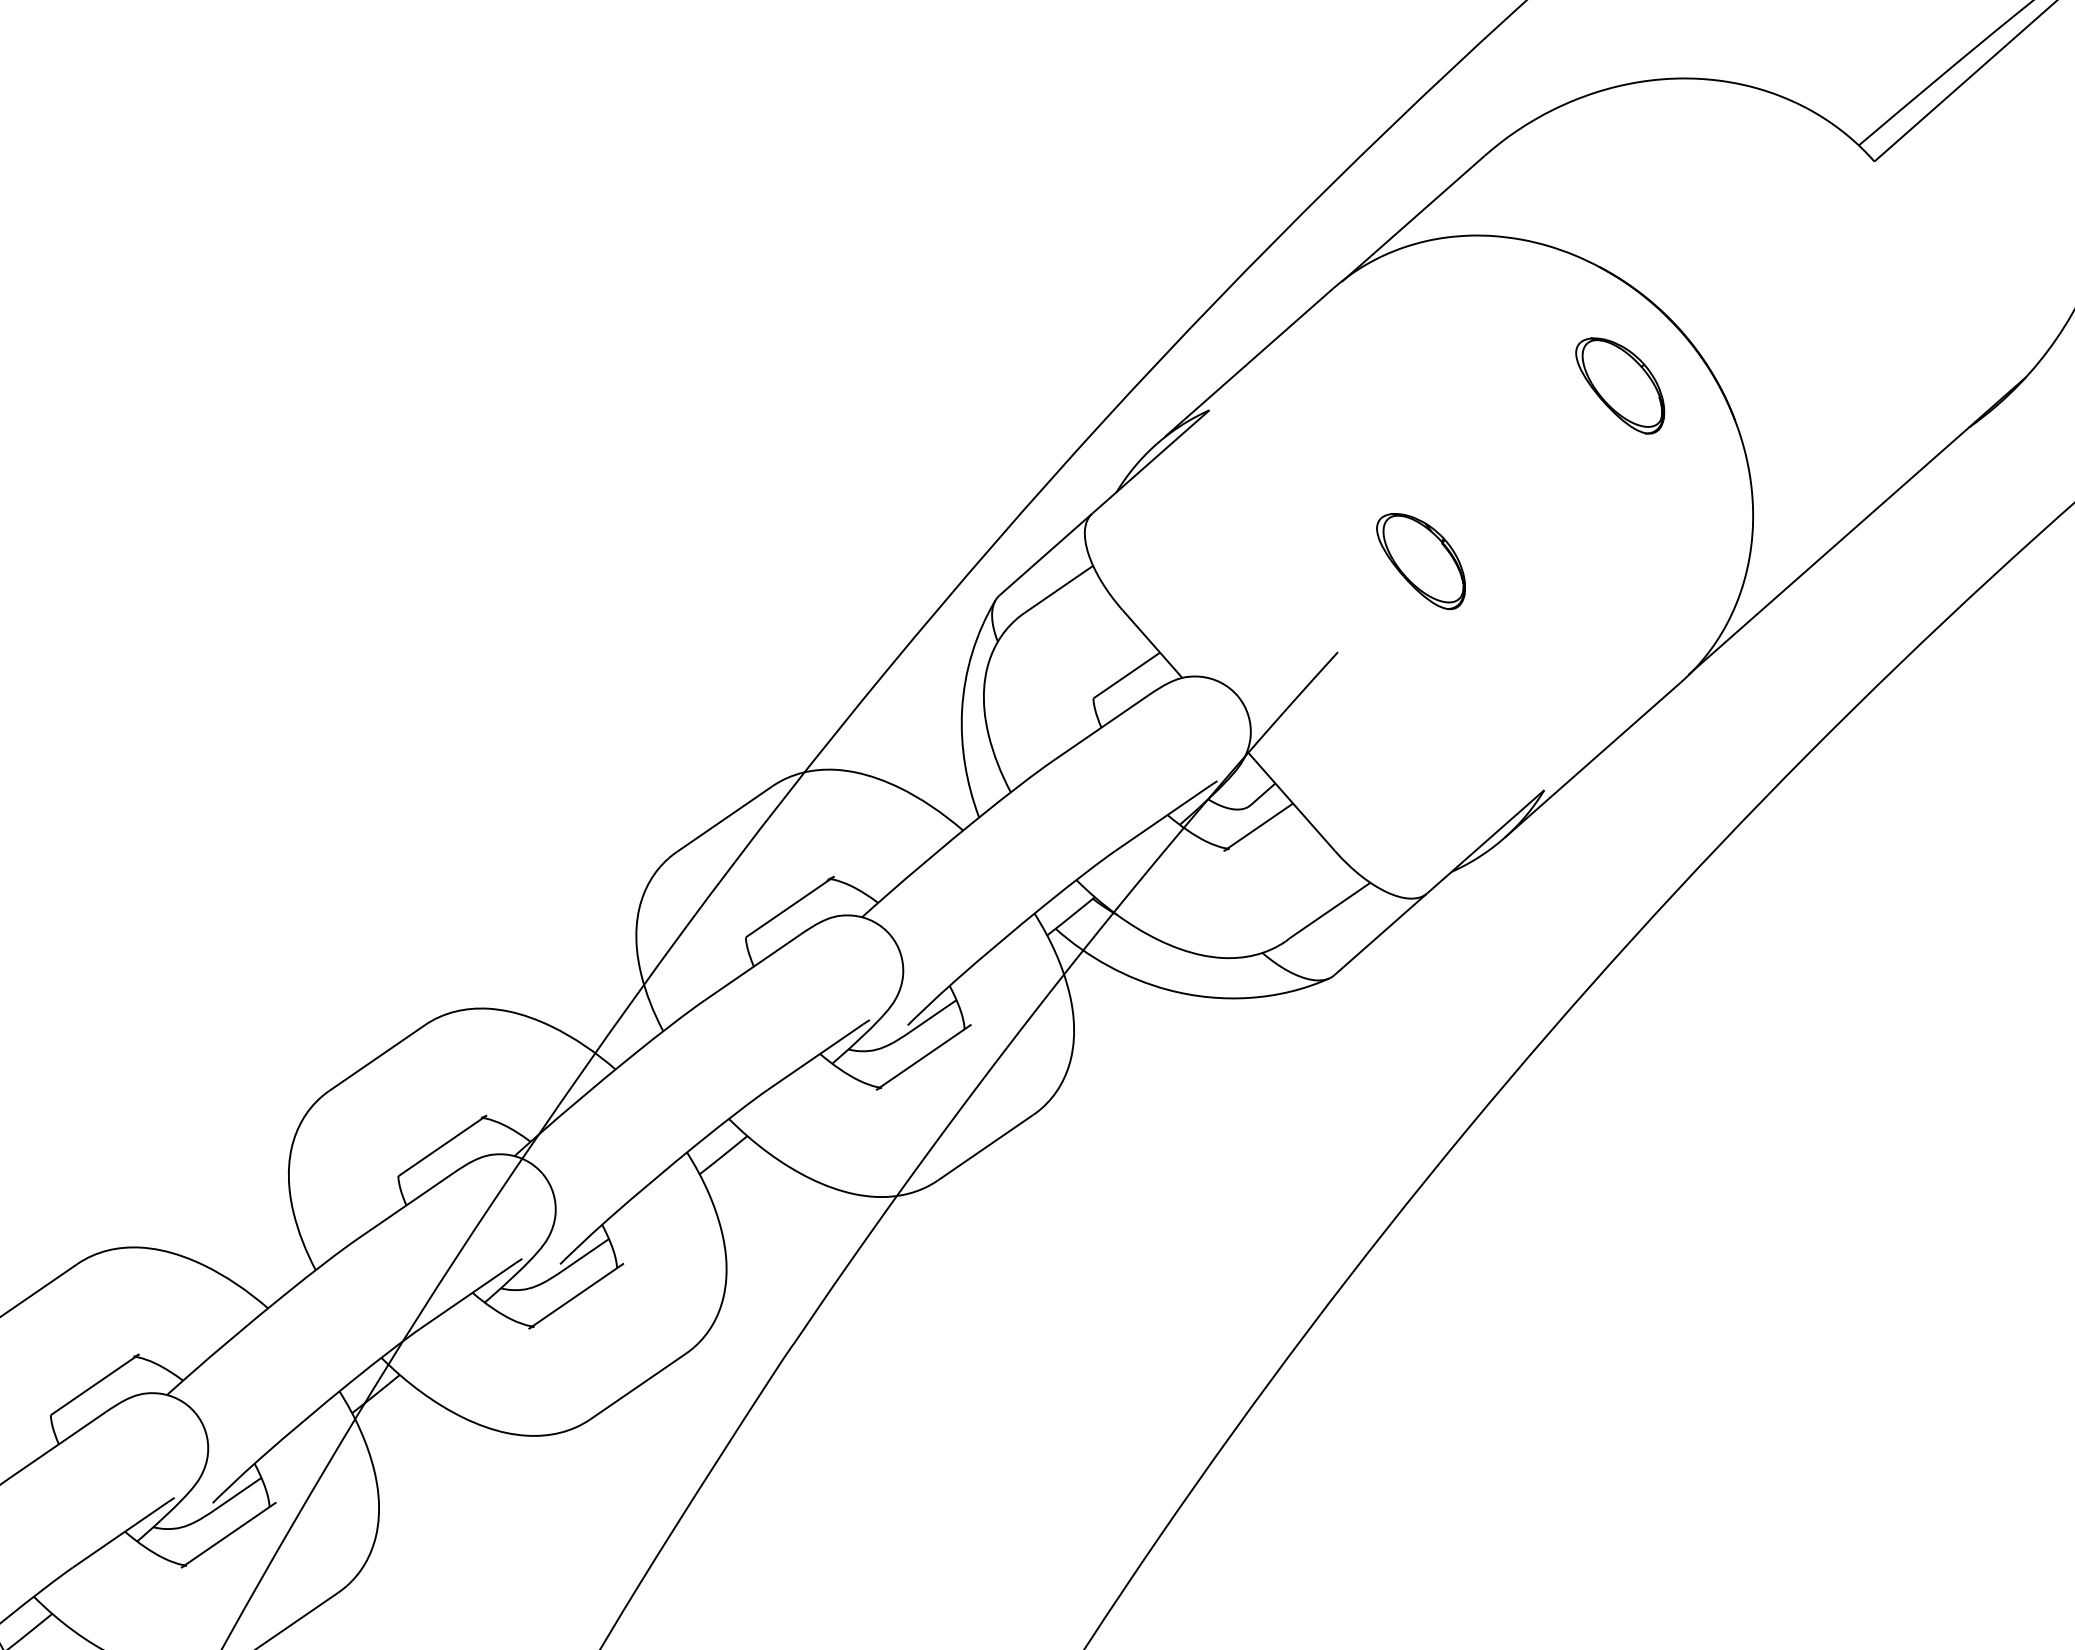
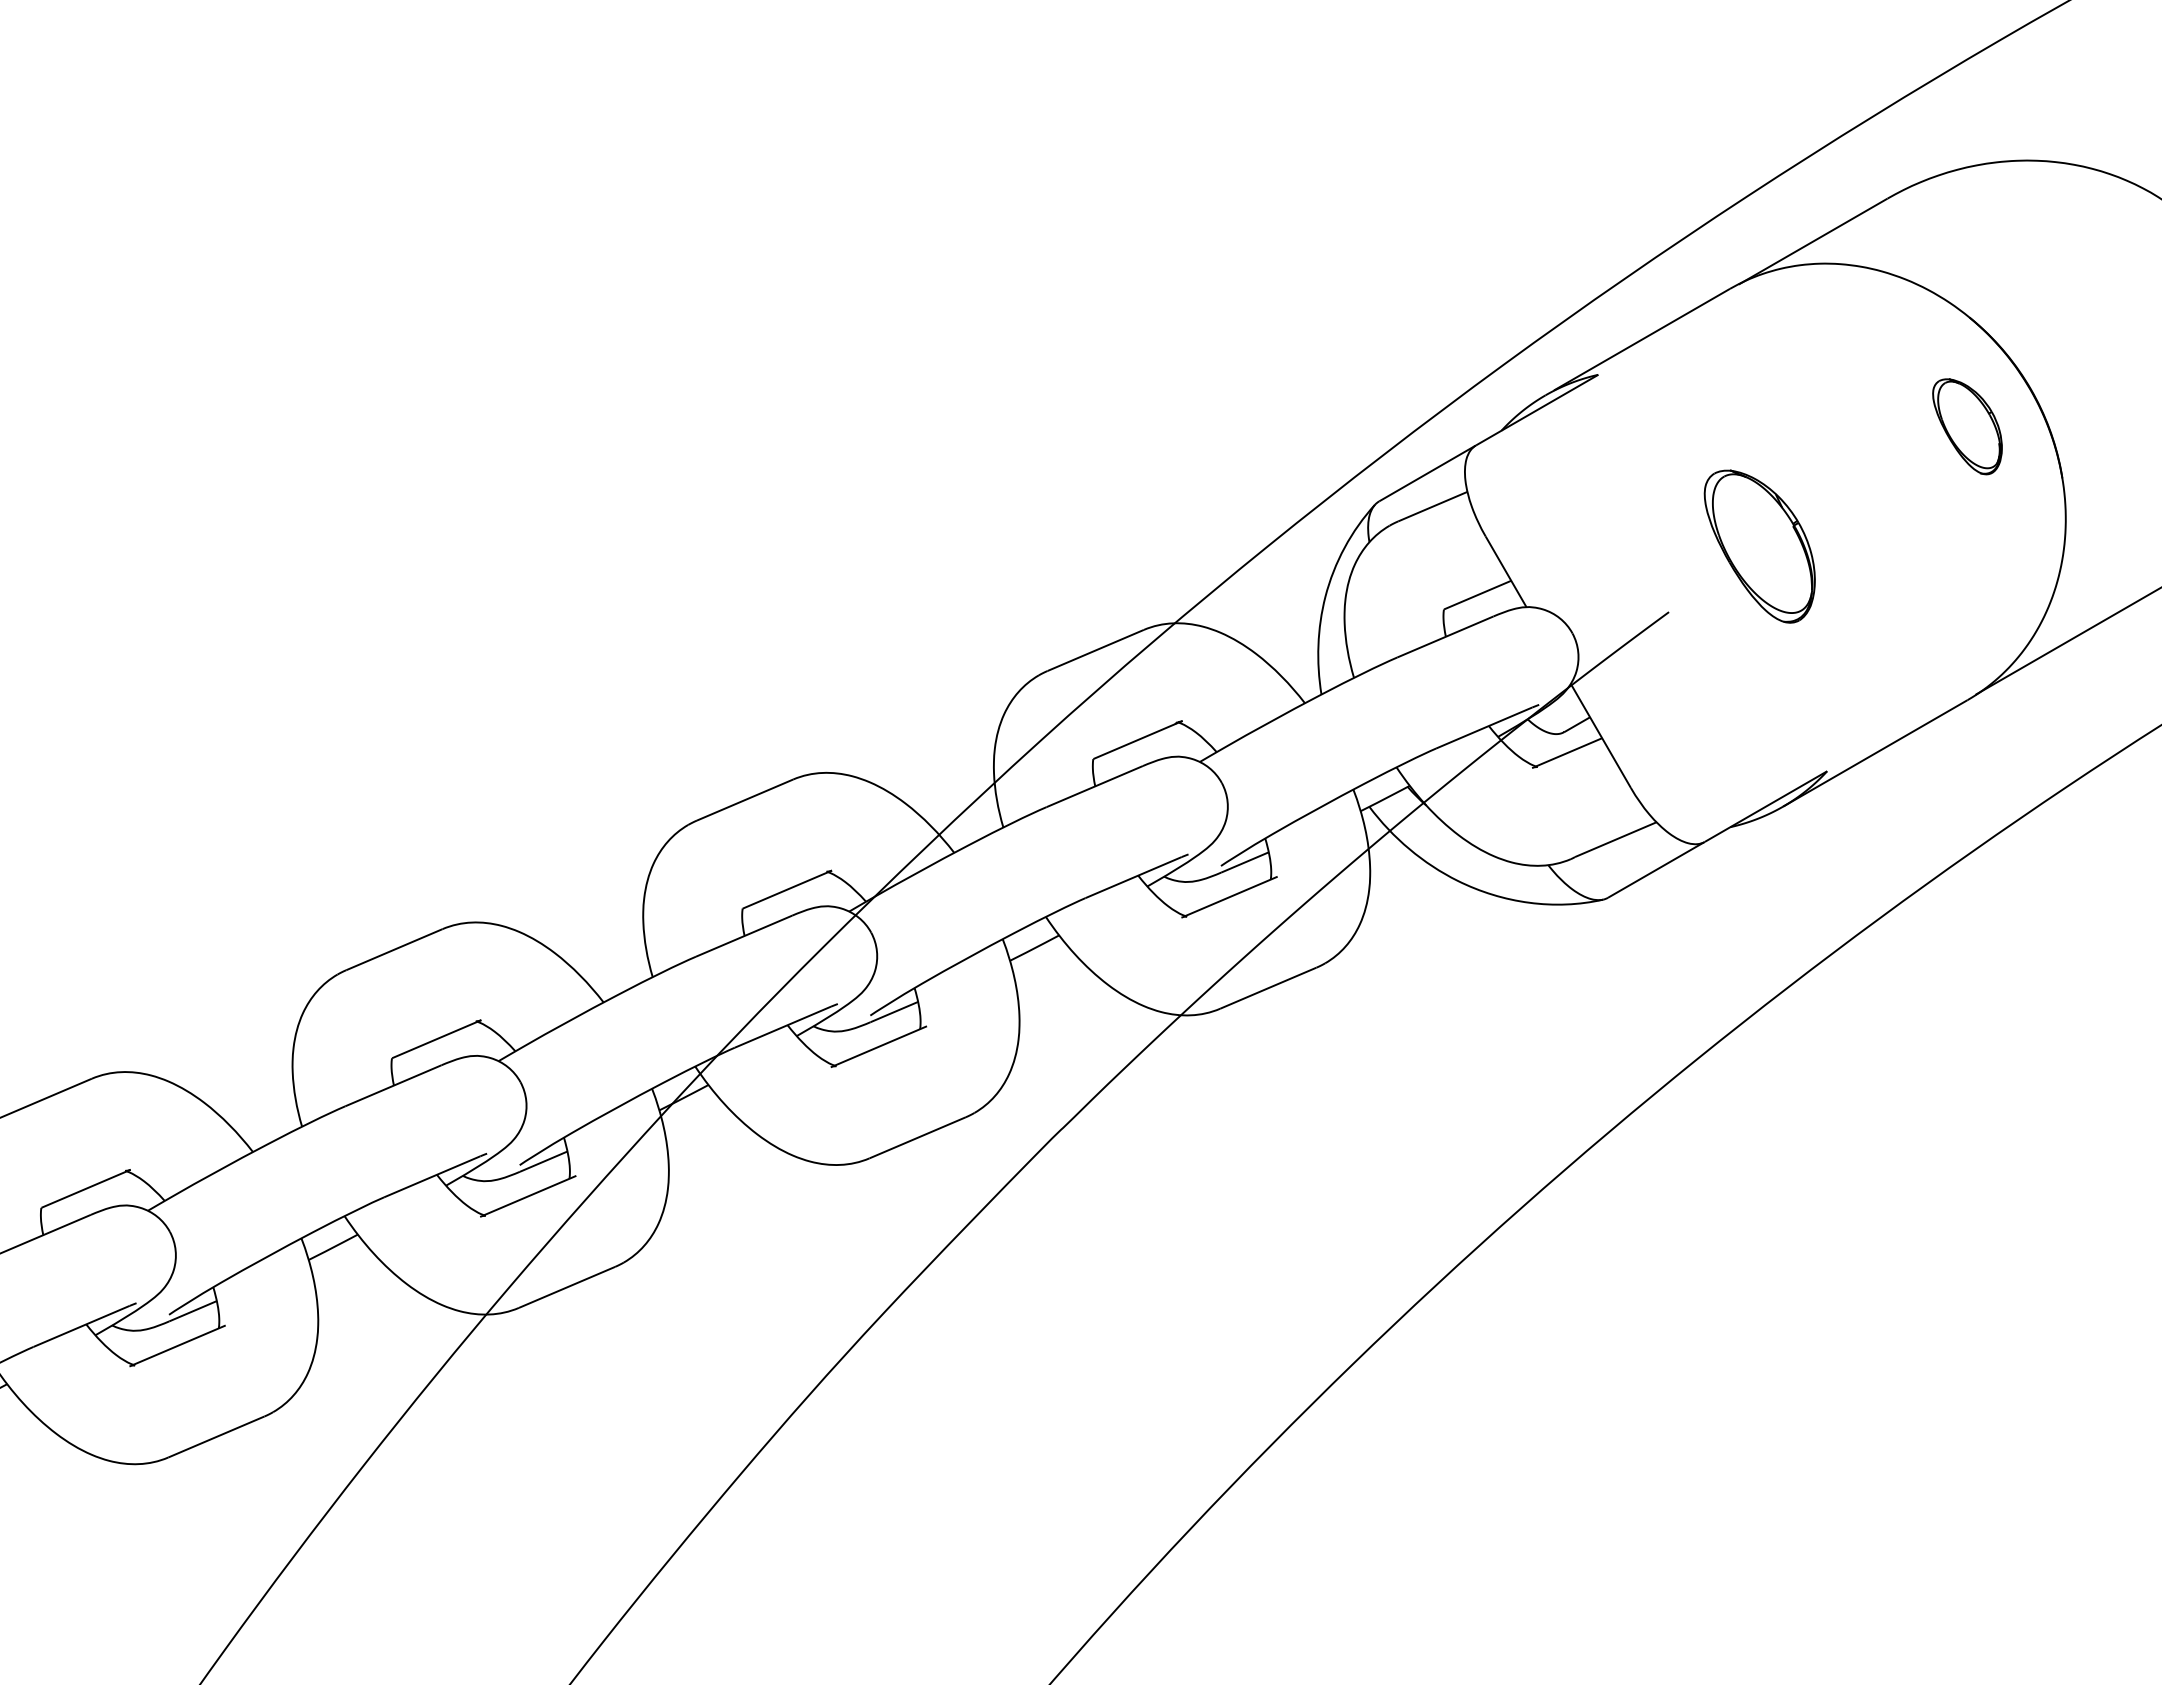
part: (1421, 561) -> (1759, 546), size x1.6

